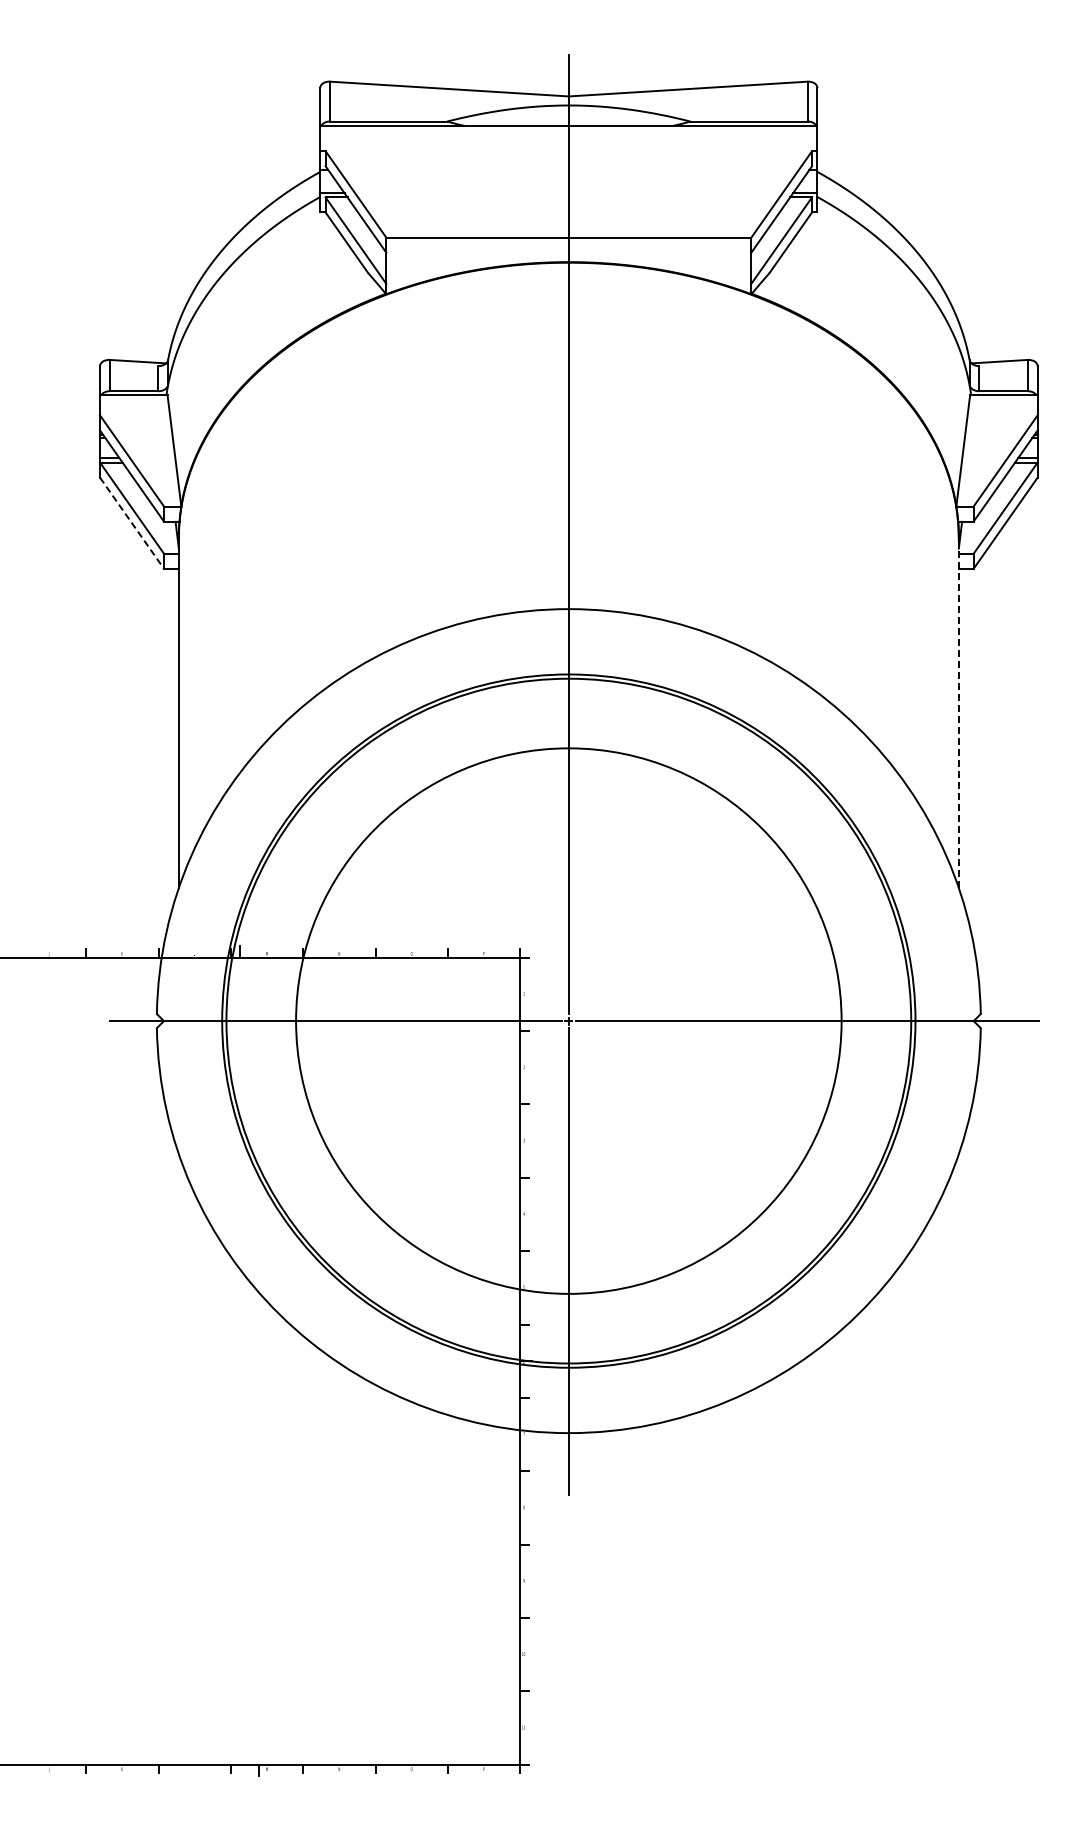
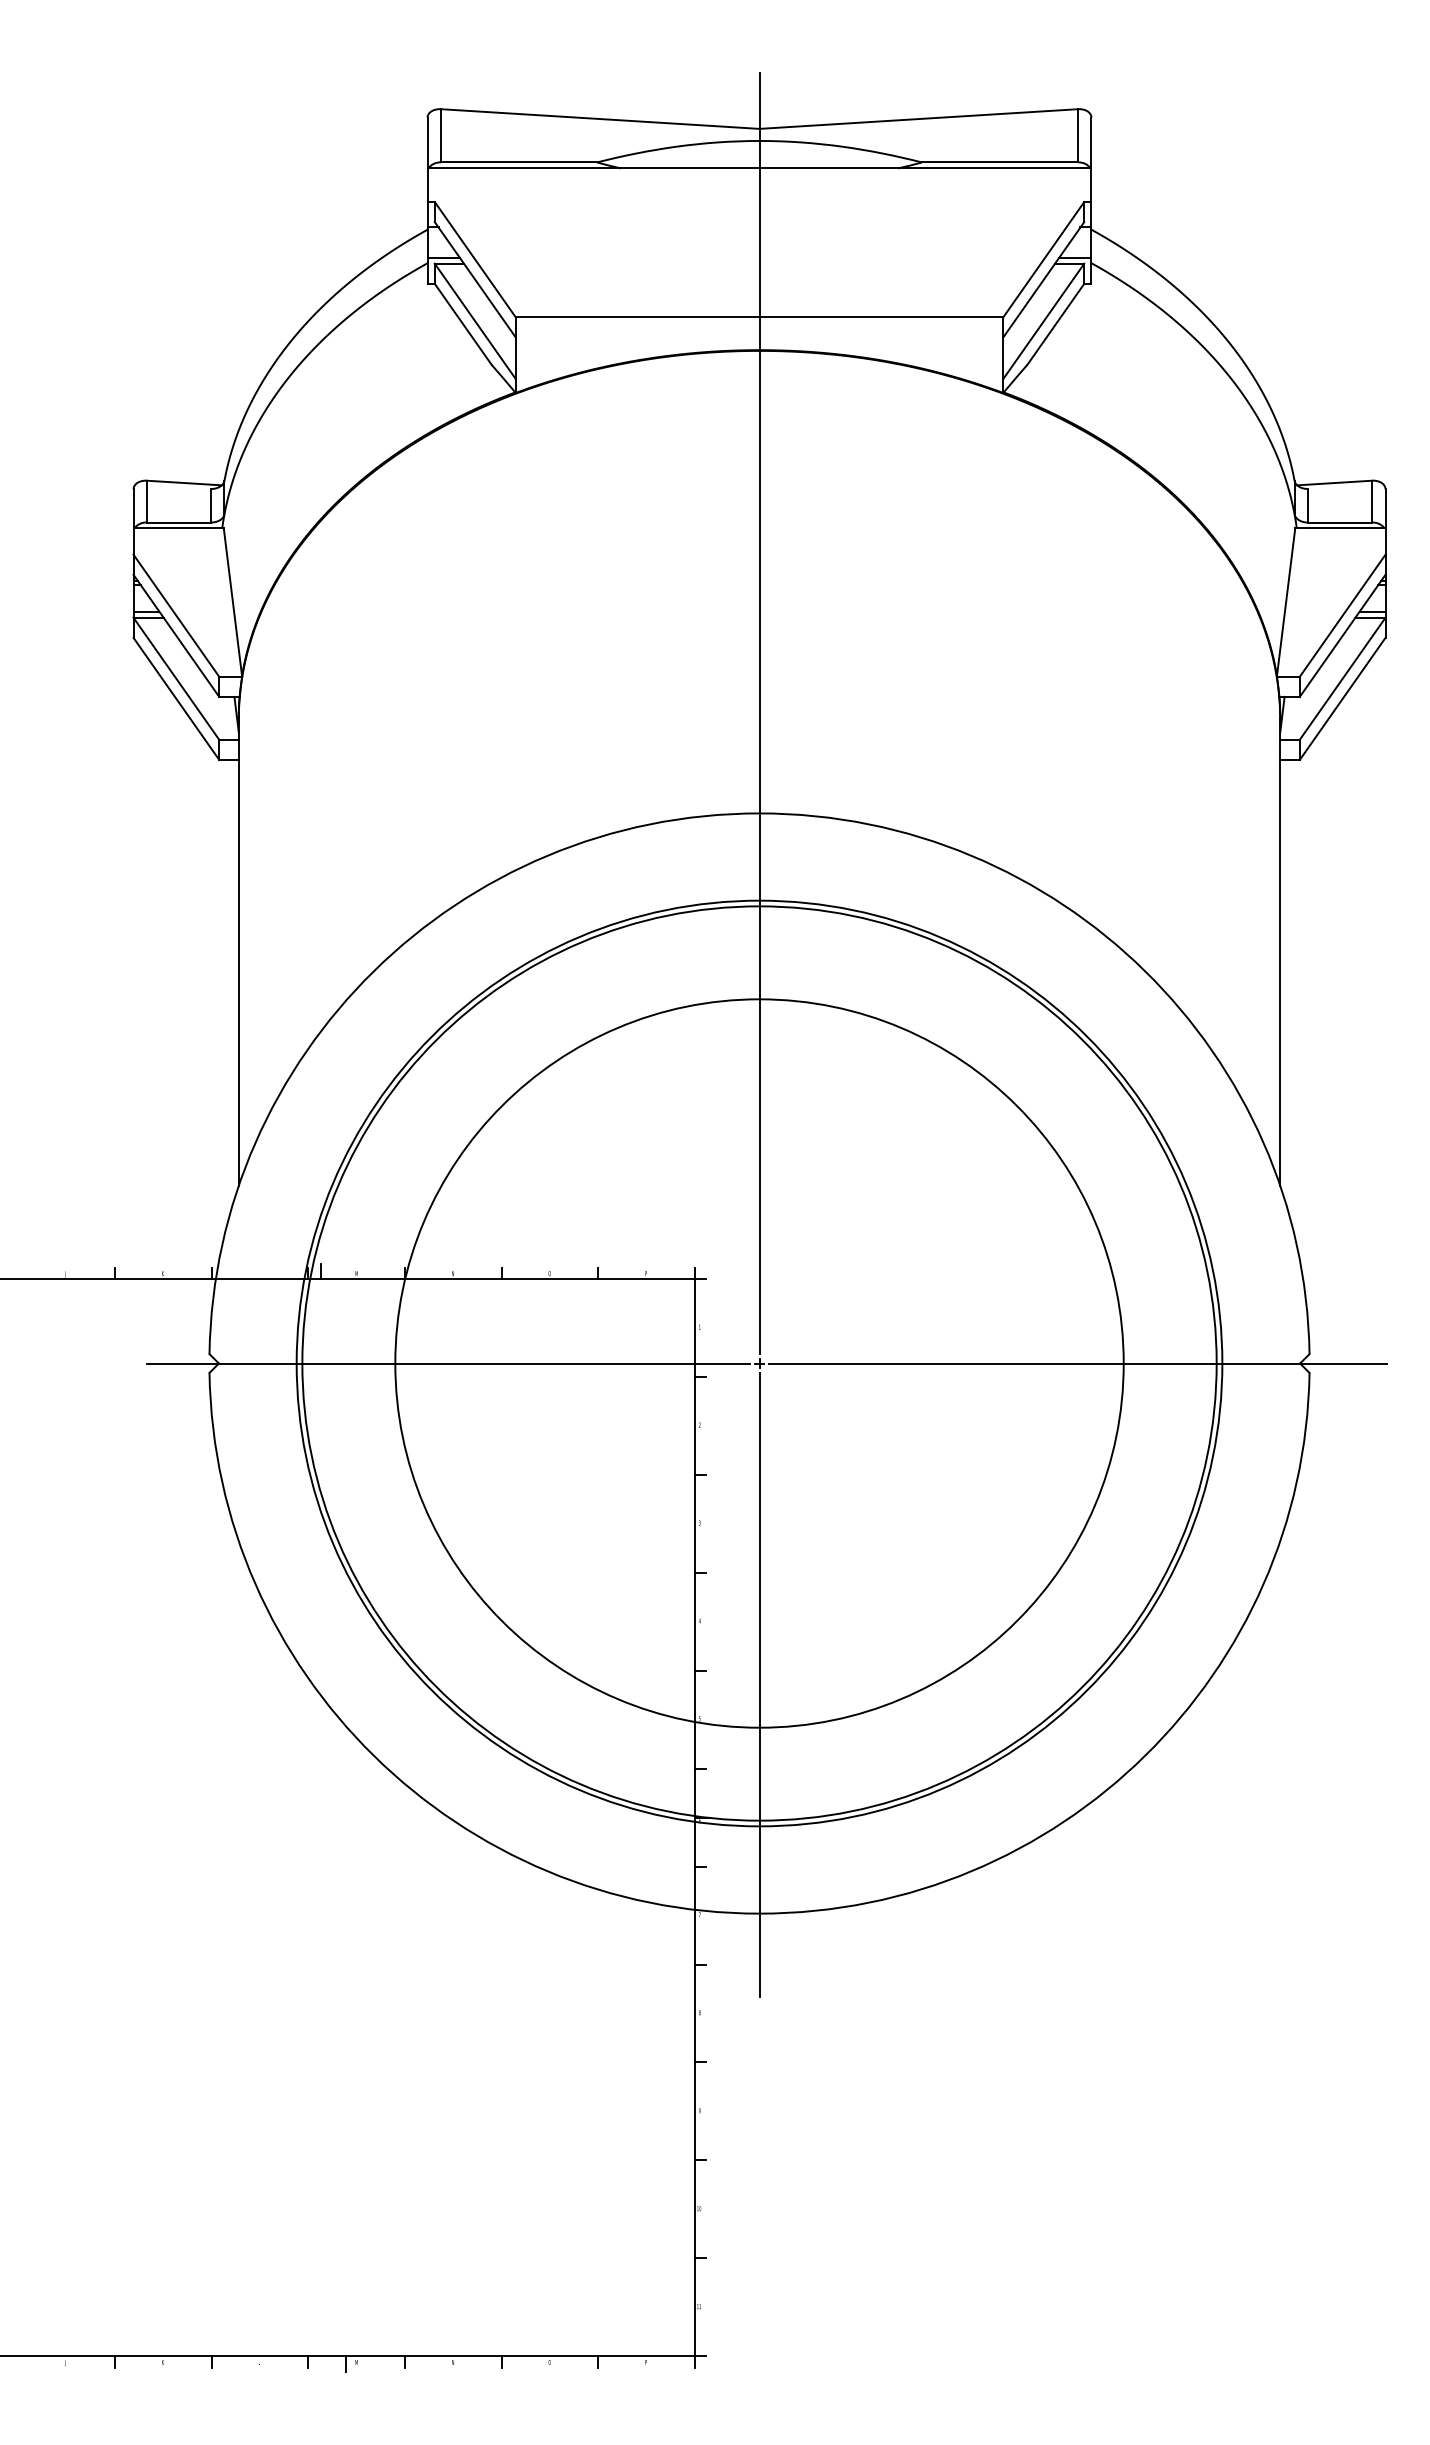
line: (132, 523) -> (176, 699), dashed -> solid
line: (958, 713) -> (1279, 952), dashed -> solid

